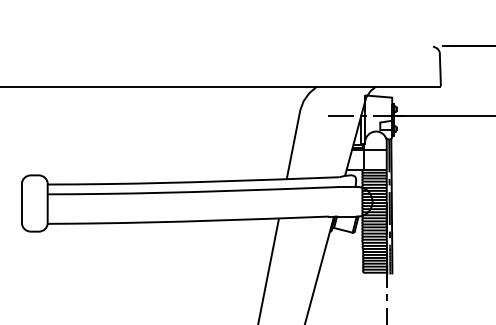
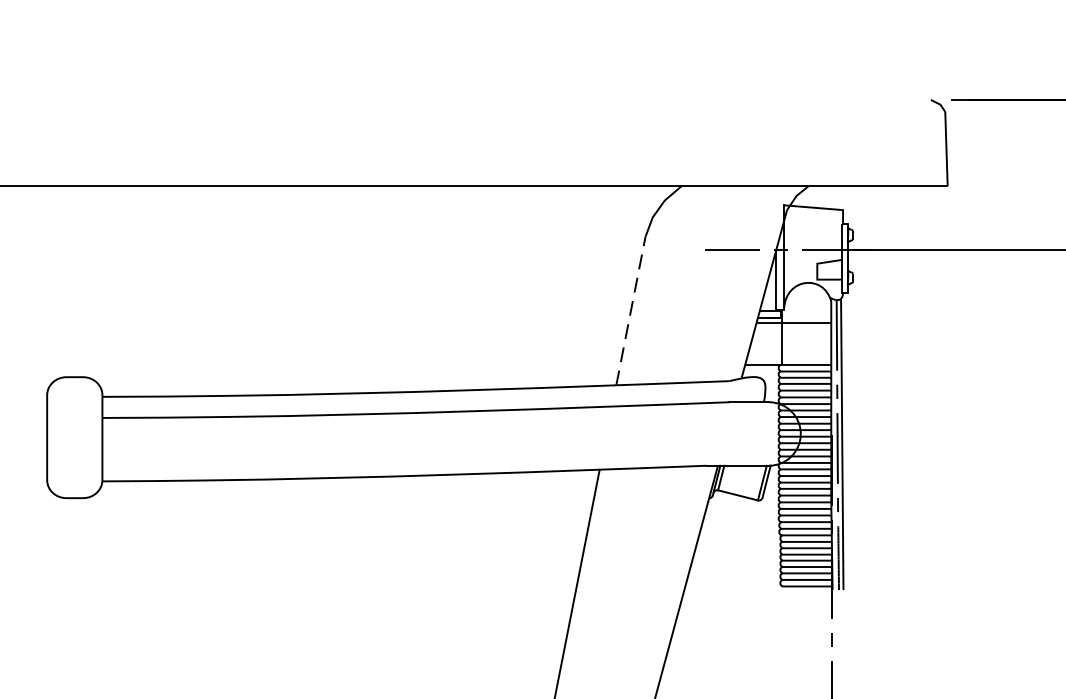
line: (293, 144) -> (630, 310), solid -> dashed

